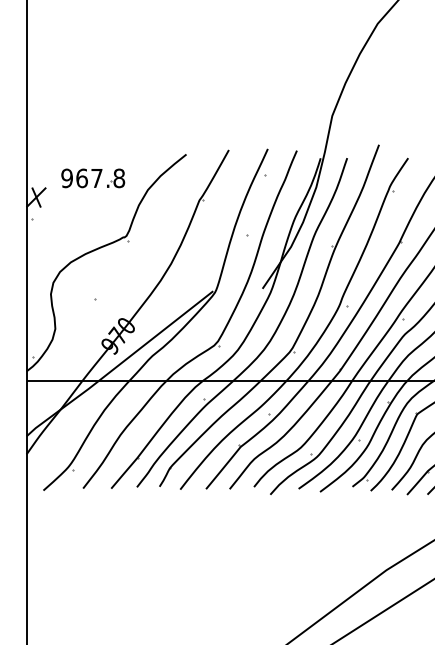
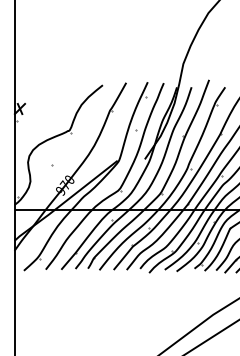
part: (91, 178) -> (50, 98), removed

